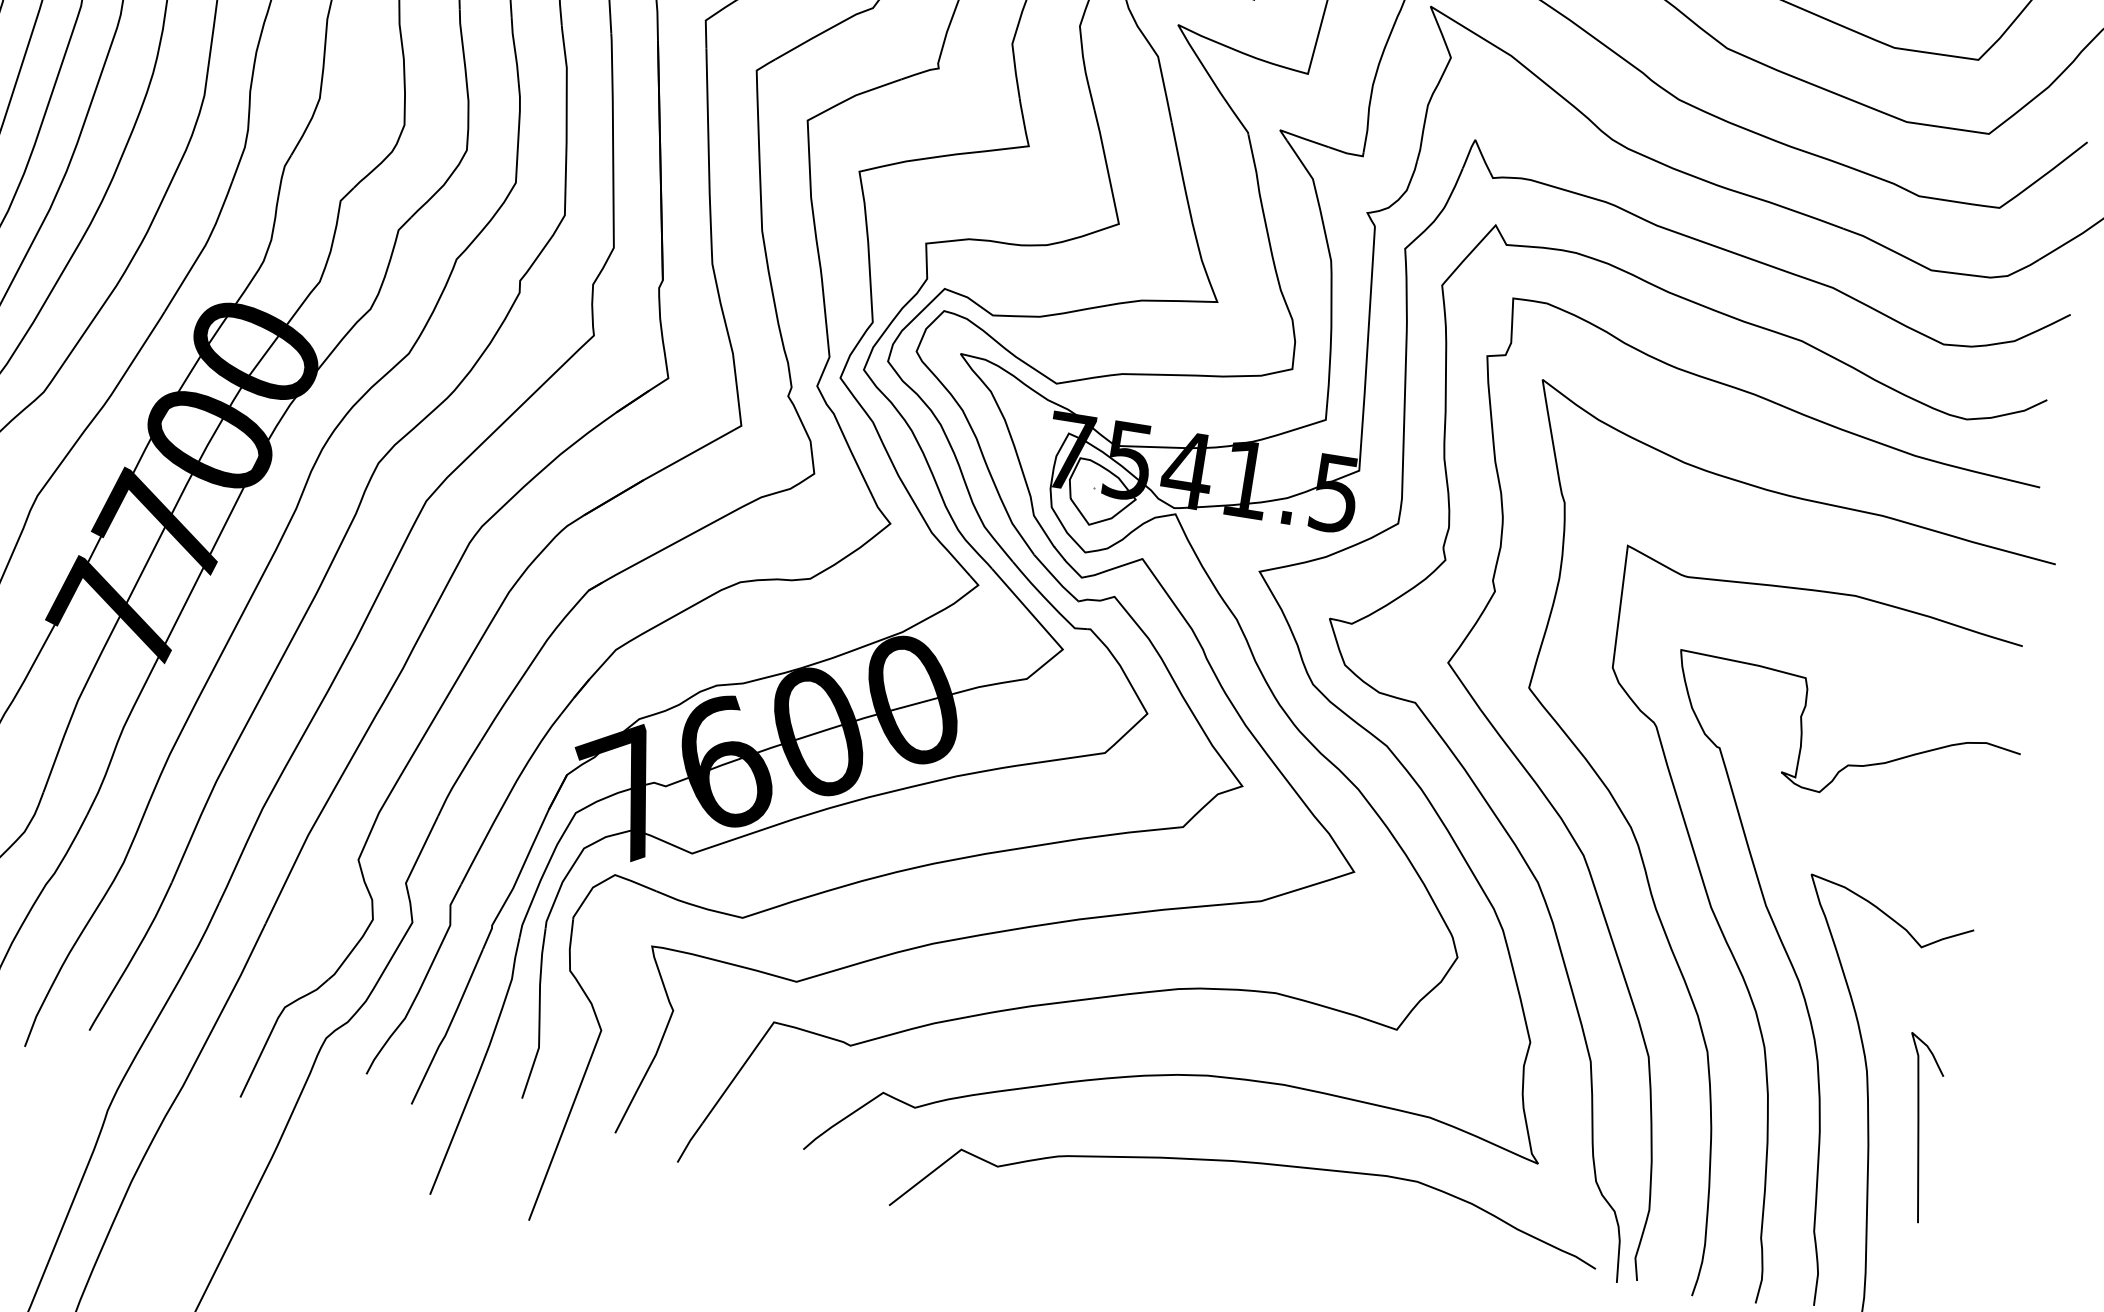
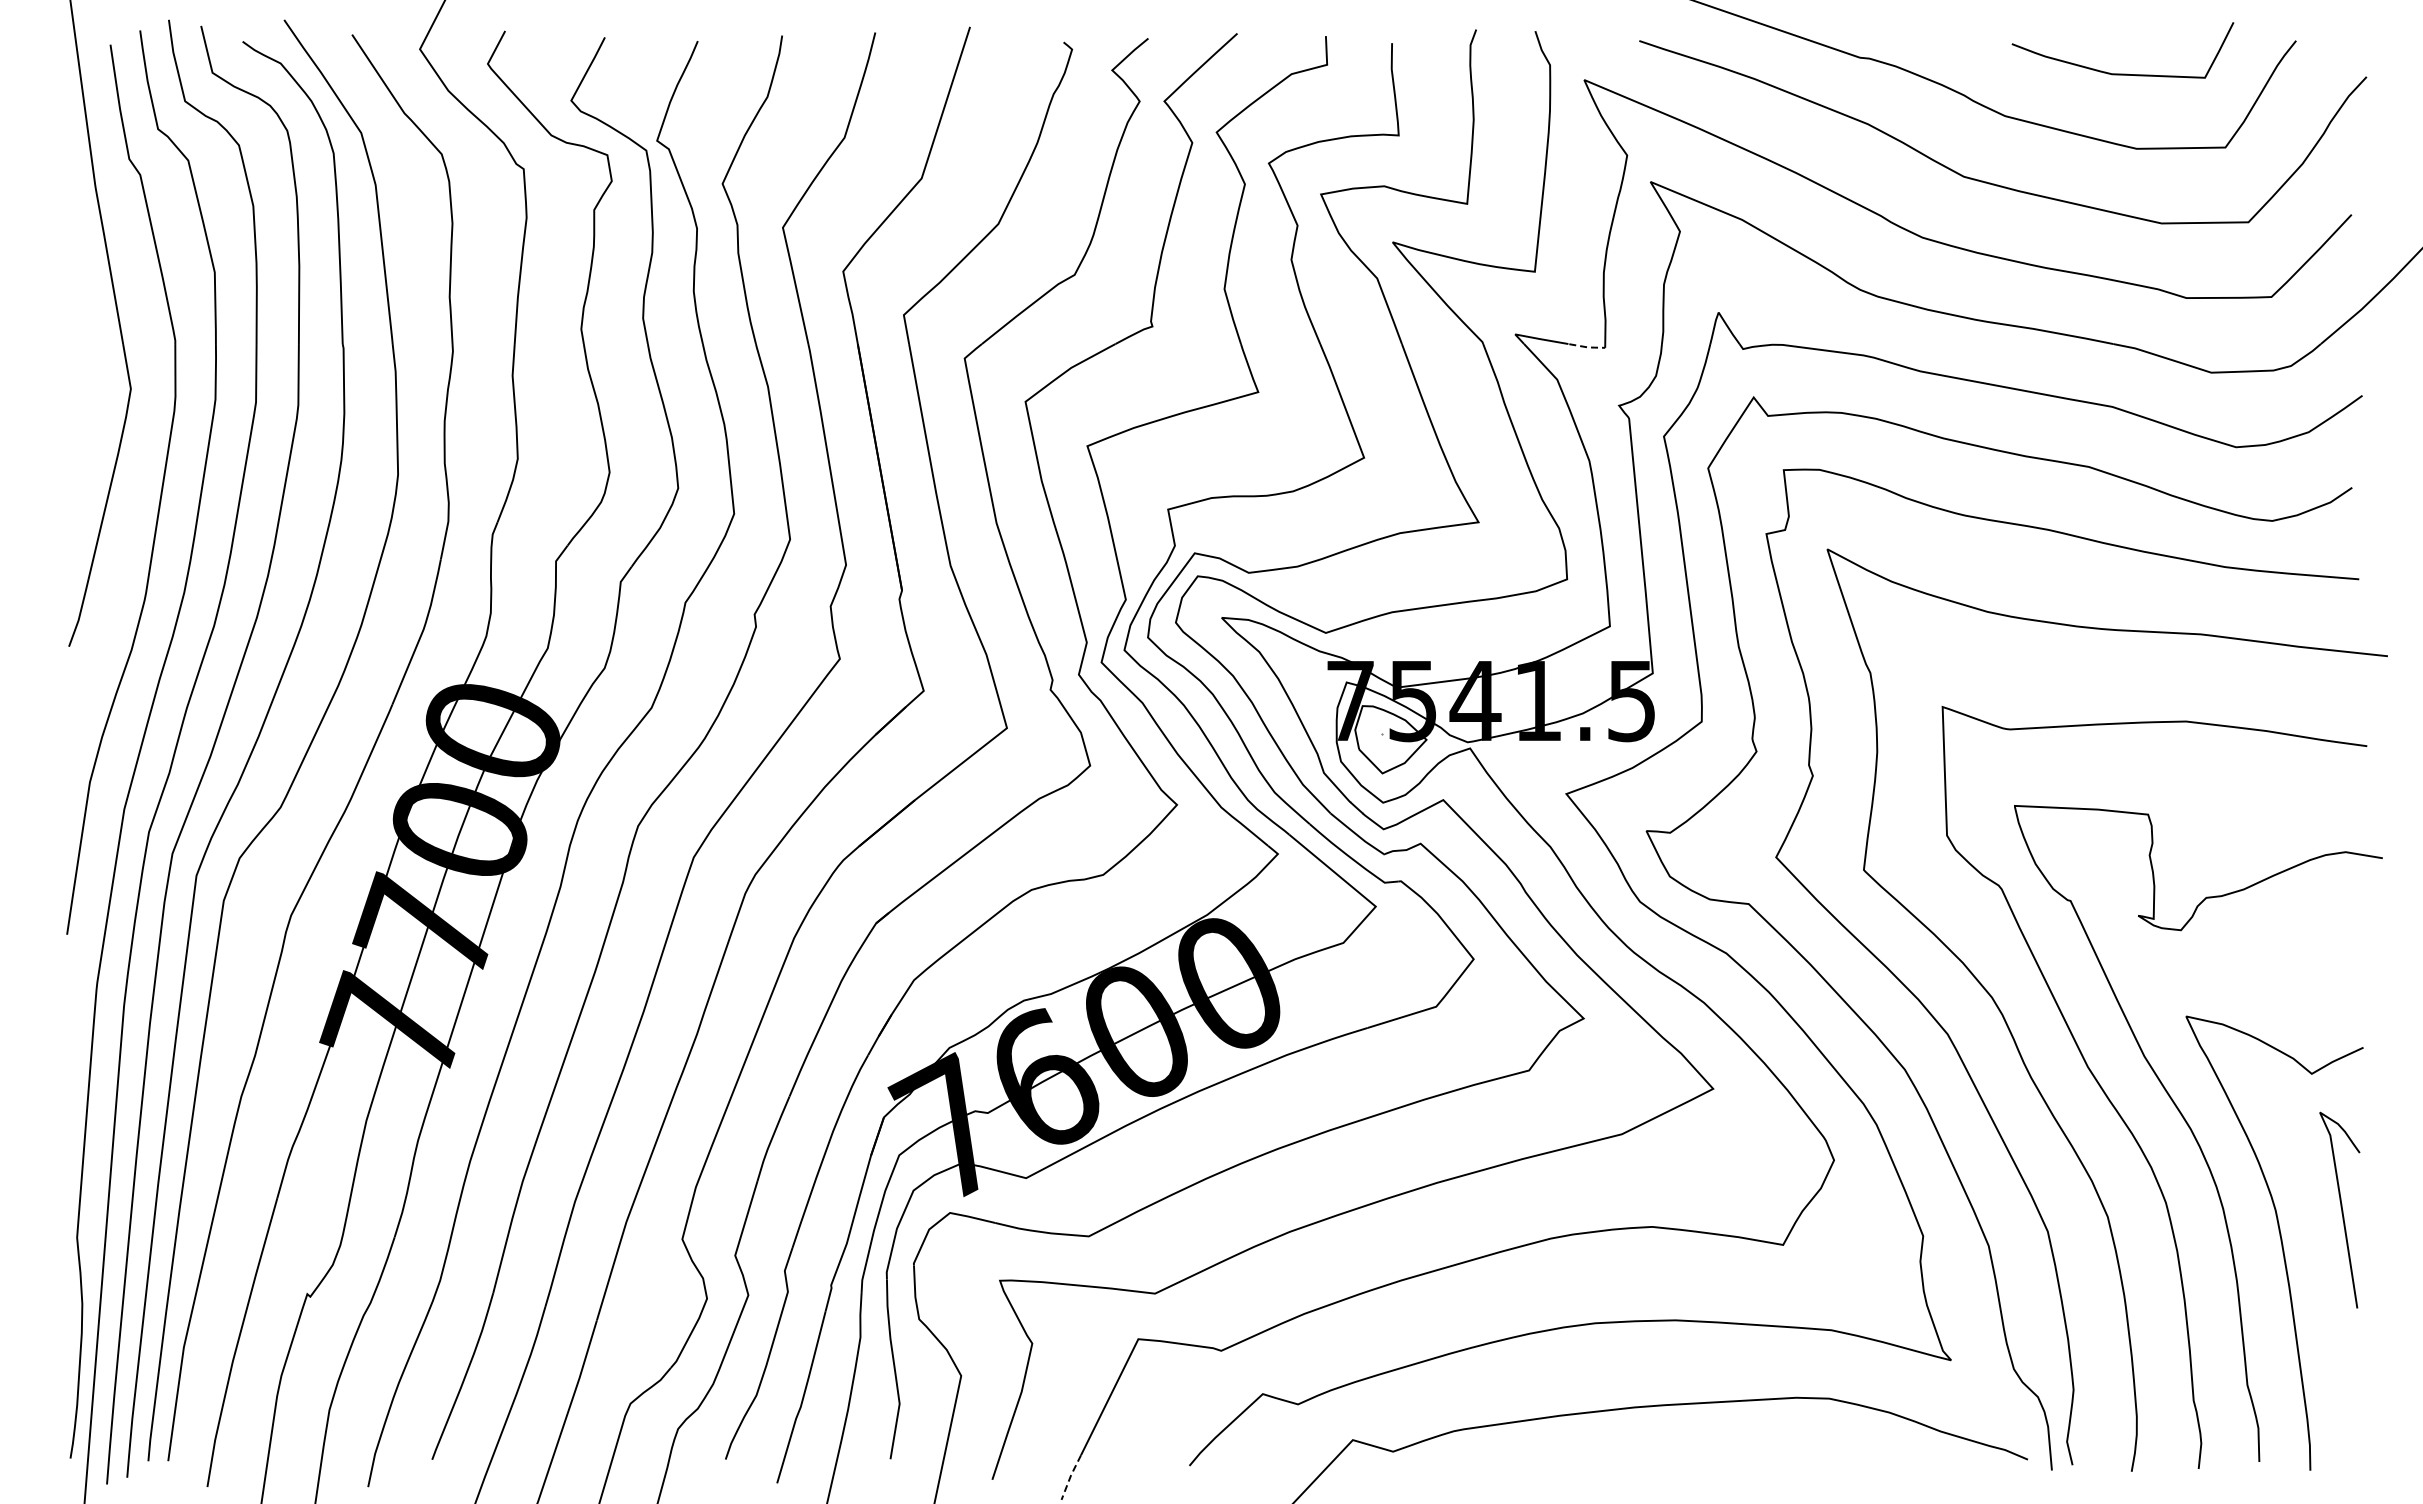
line: (1347, 153) -> (1588, 347), solid -> dashed
curve: (1917, 1127) -> (2341, 1209), moved
line: (689, 1141) -> (1070, 1476), solid -> dashed

